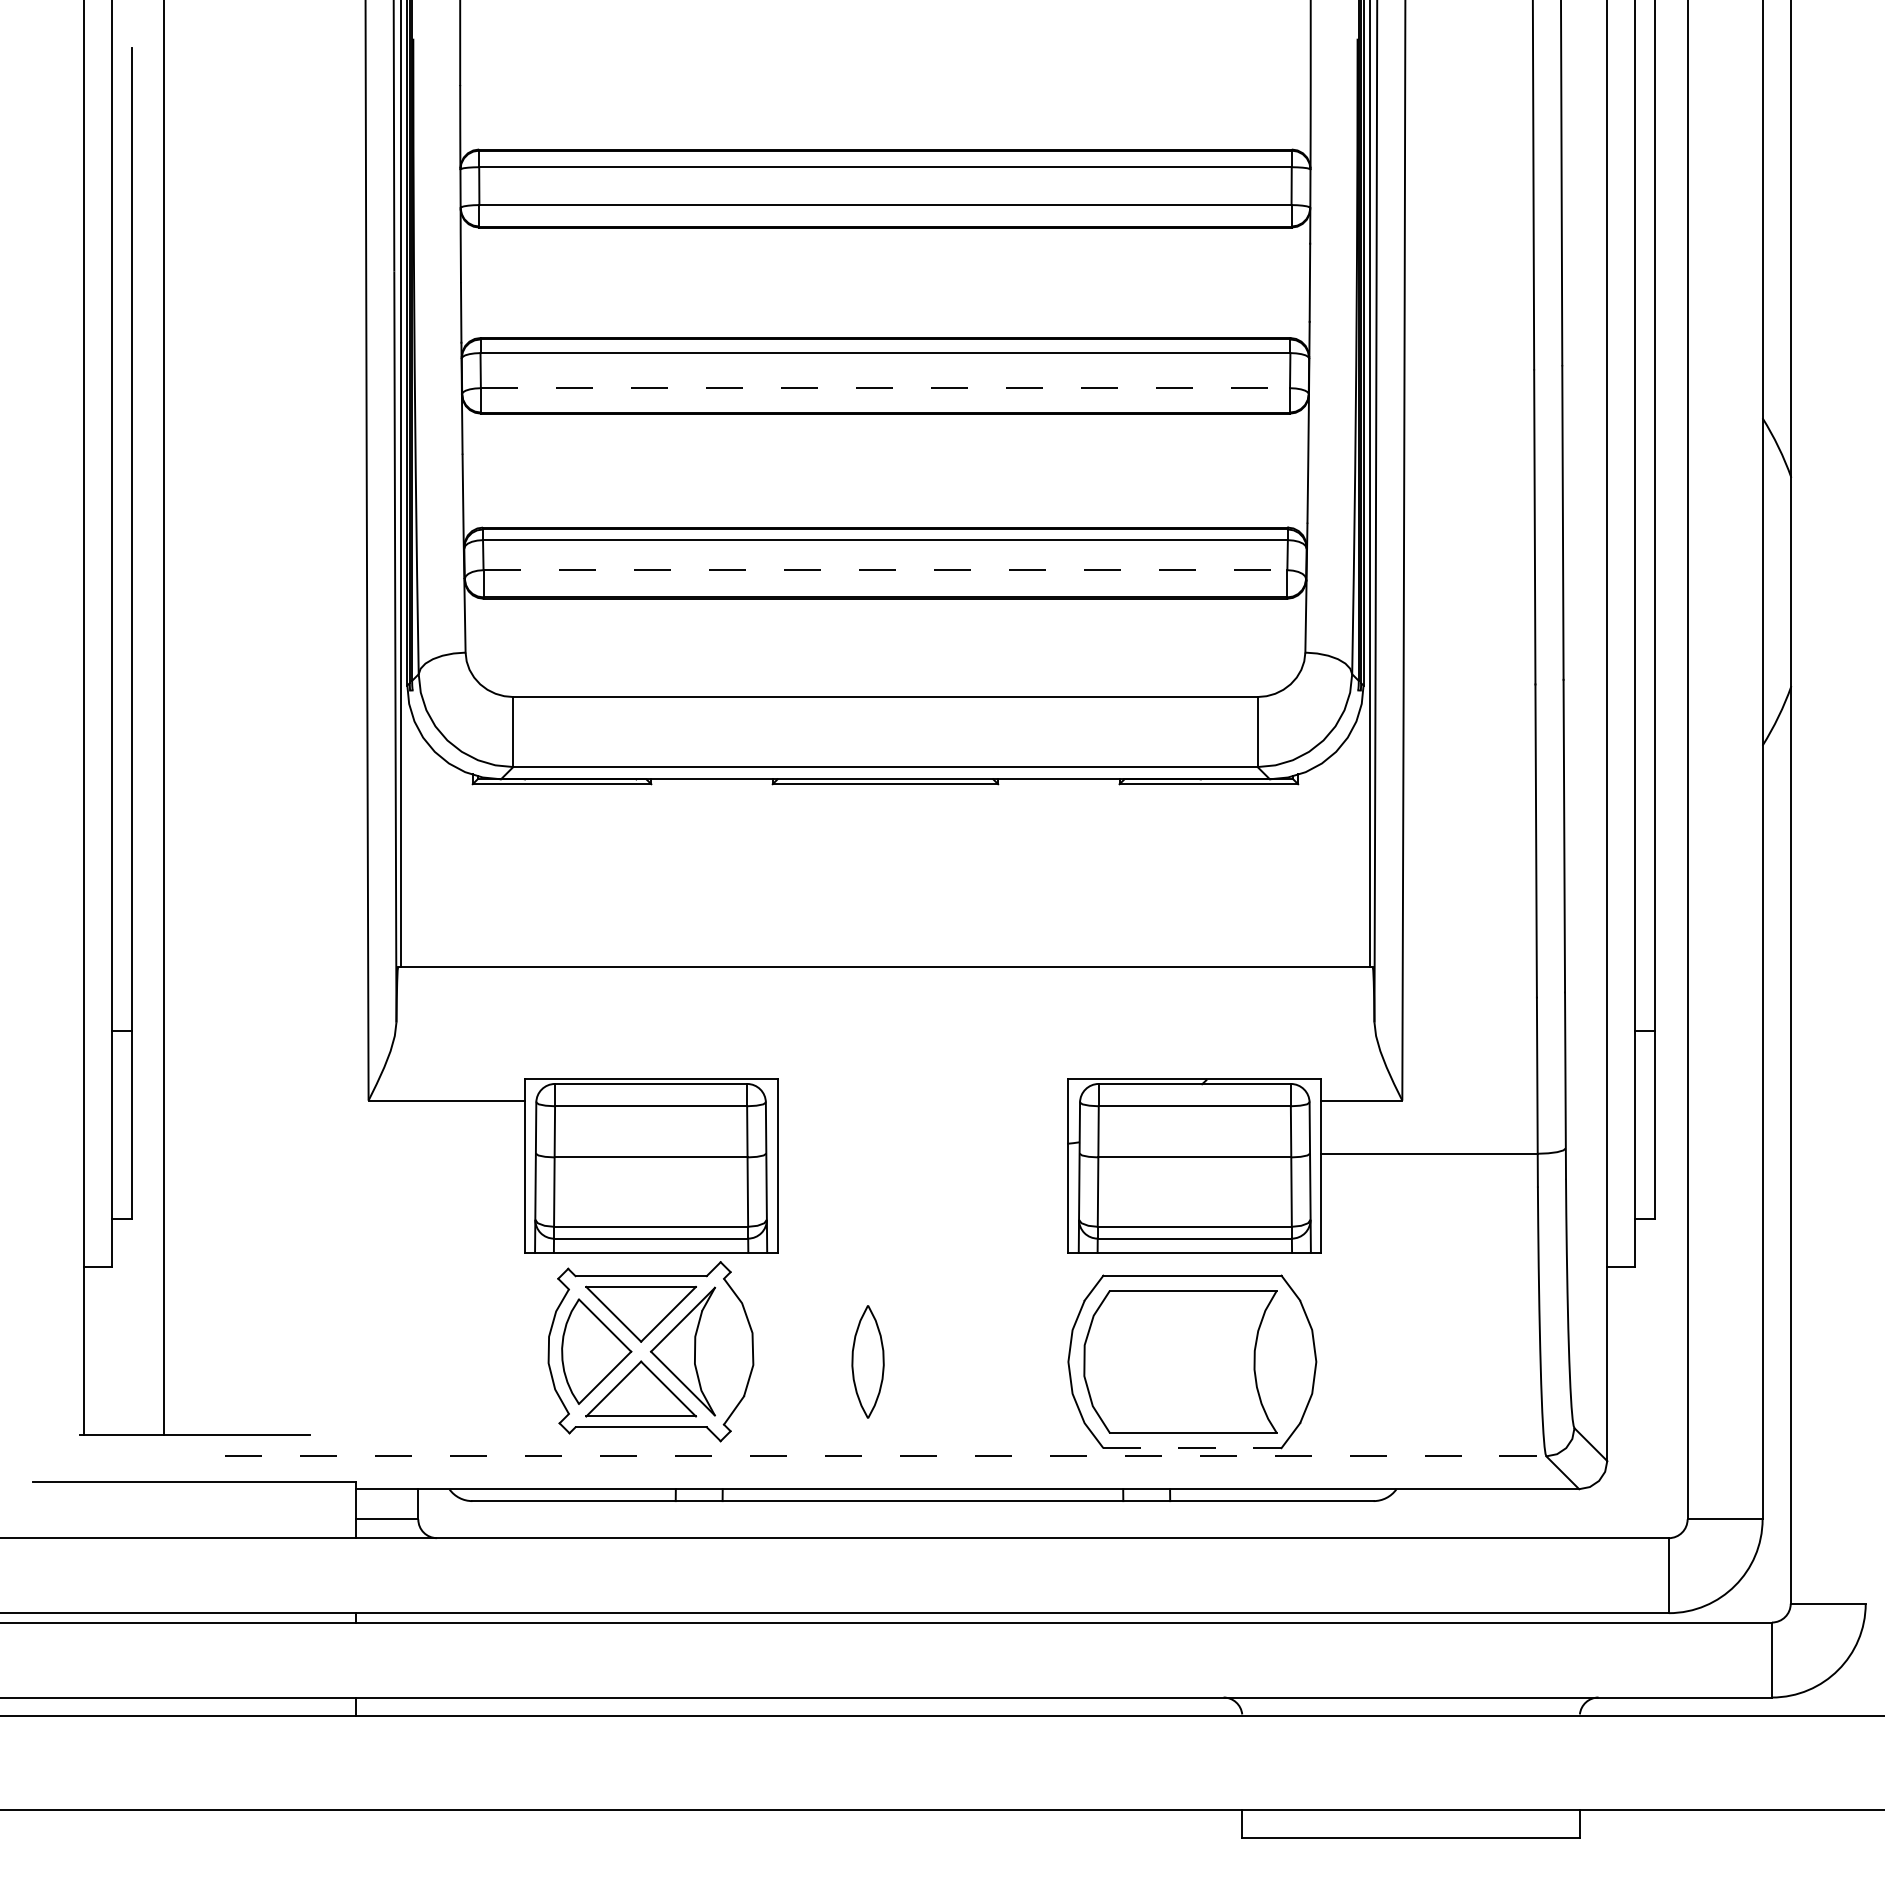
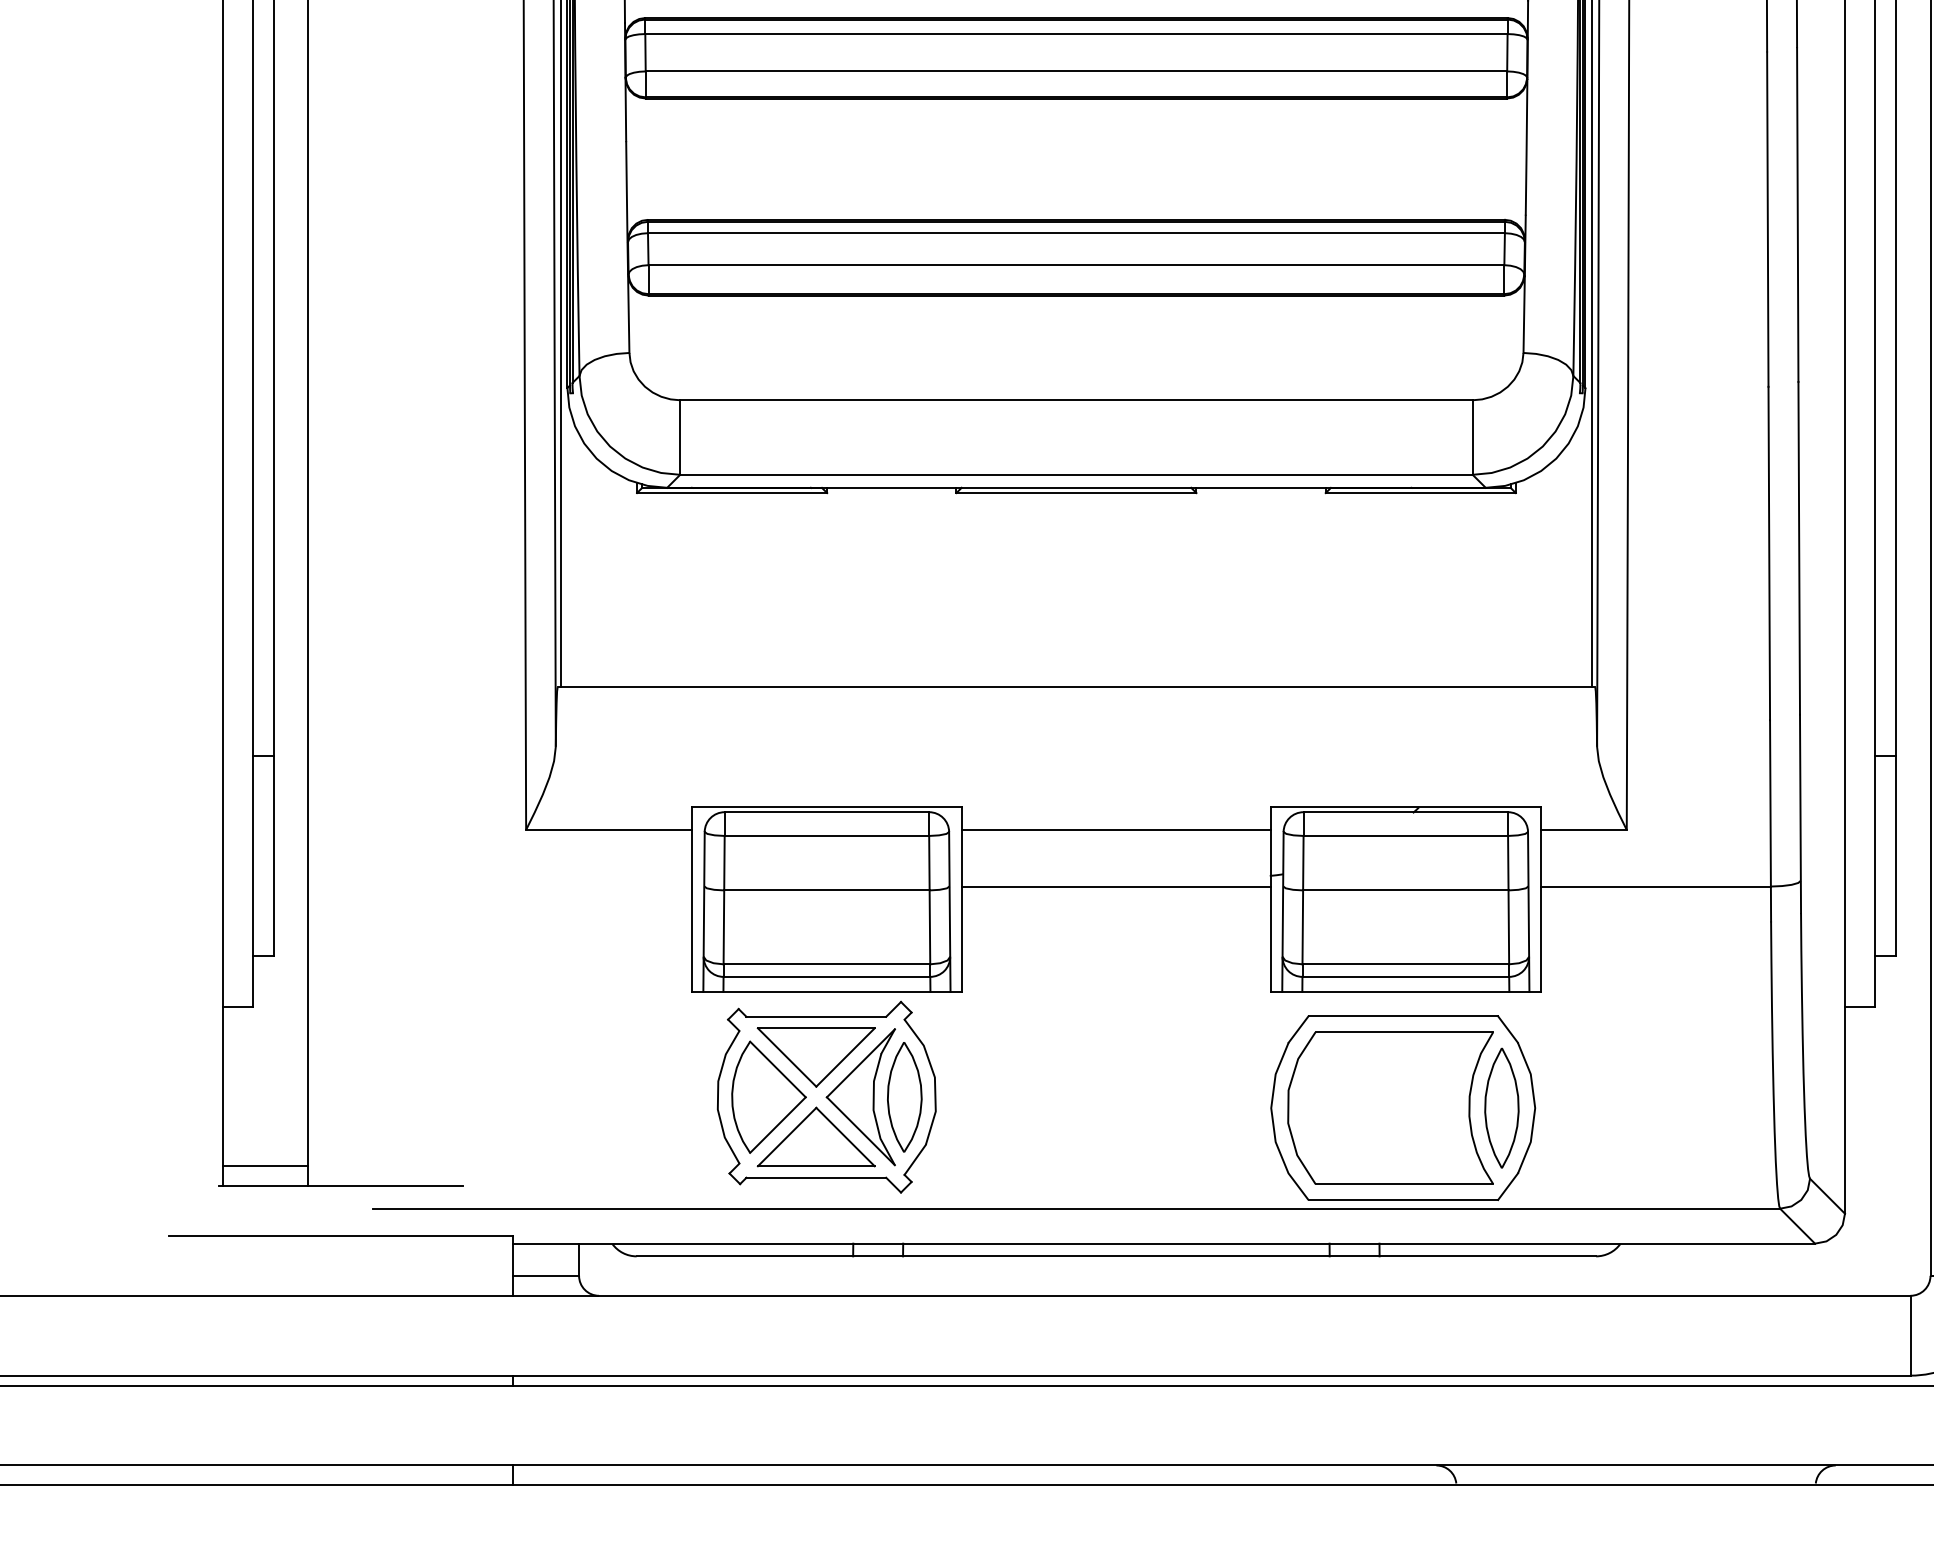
line: (885, 388) -> (1076, 71), dashed -> solid
line: (885, 570) -> (1076, 265), dashed -> solid
line: (922, 1100) -> (1115, 829), added
line: (922, 1153) -> (1115, 886), added
part: (723, 1351) -> (904, 1097), added
part: (867, 1361) -> (1501, 1107), moved
line: (123, 1416) -> (265, 1166), added
line: (1192, 1448) -> (1403, 1200), dashed -> solid
line: (885, 1456) -> (1076, 1208), dashed -> solid

